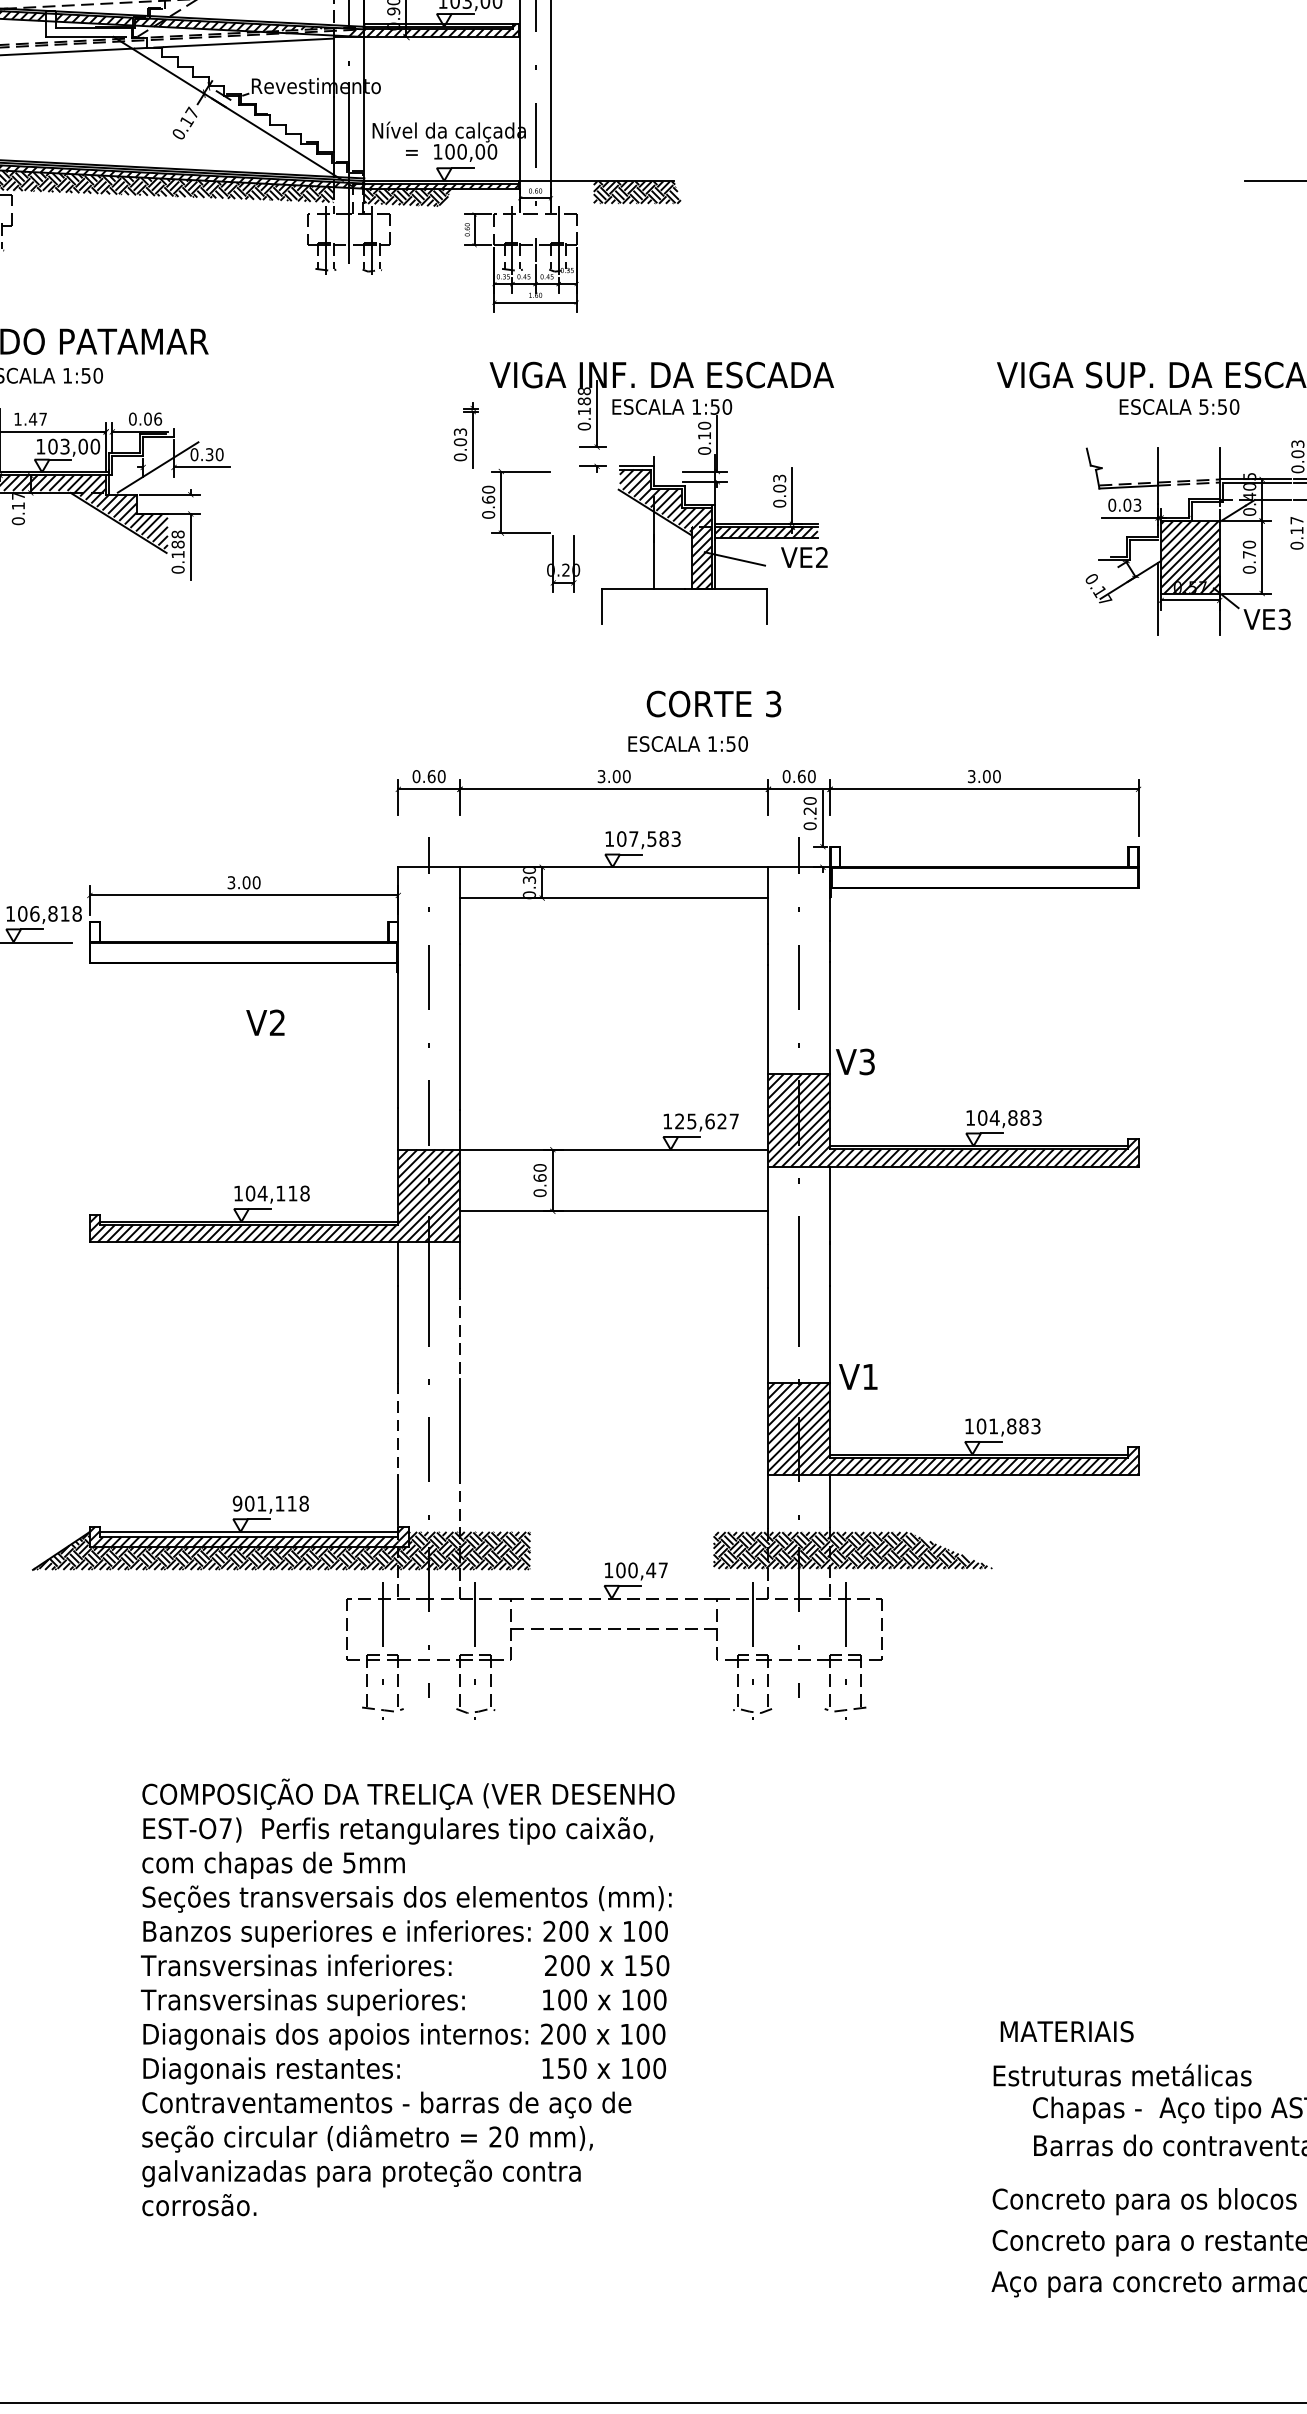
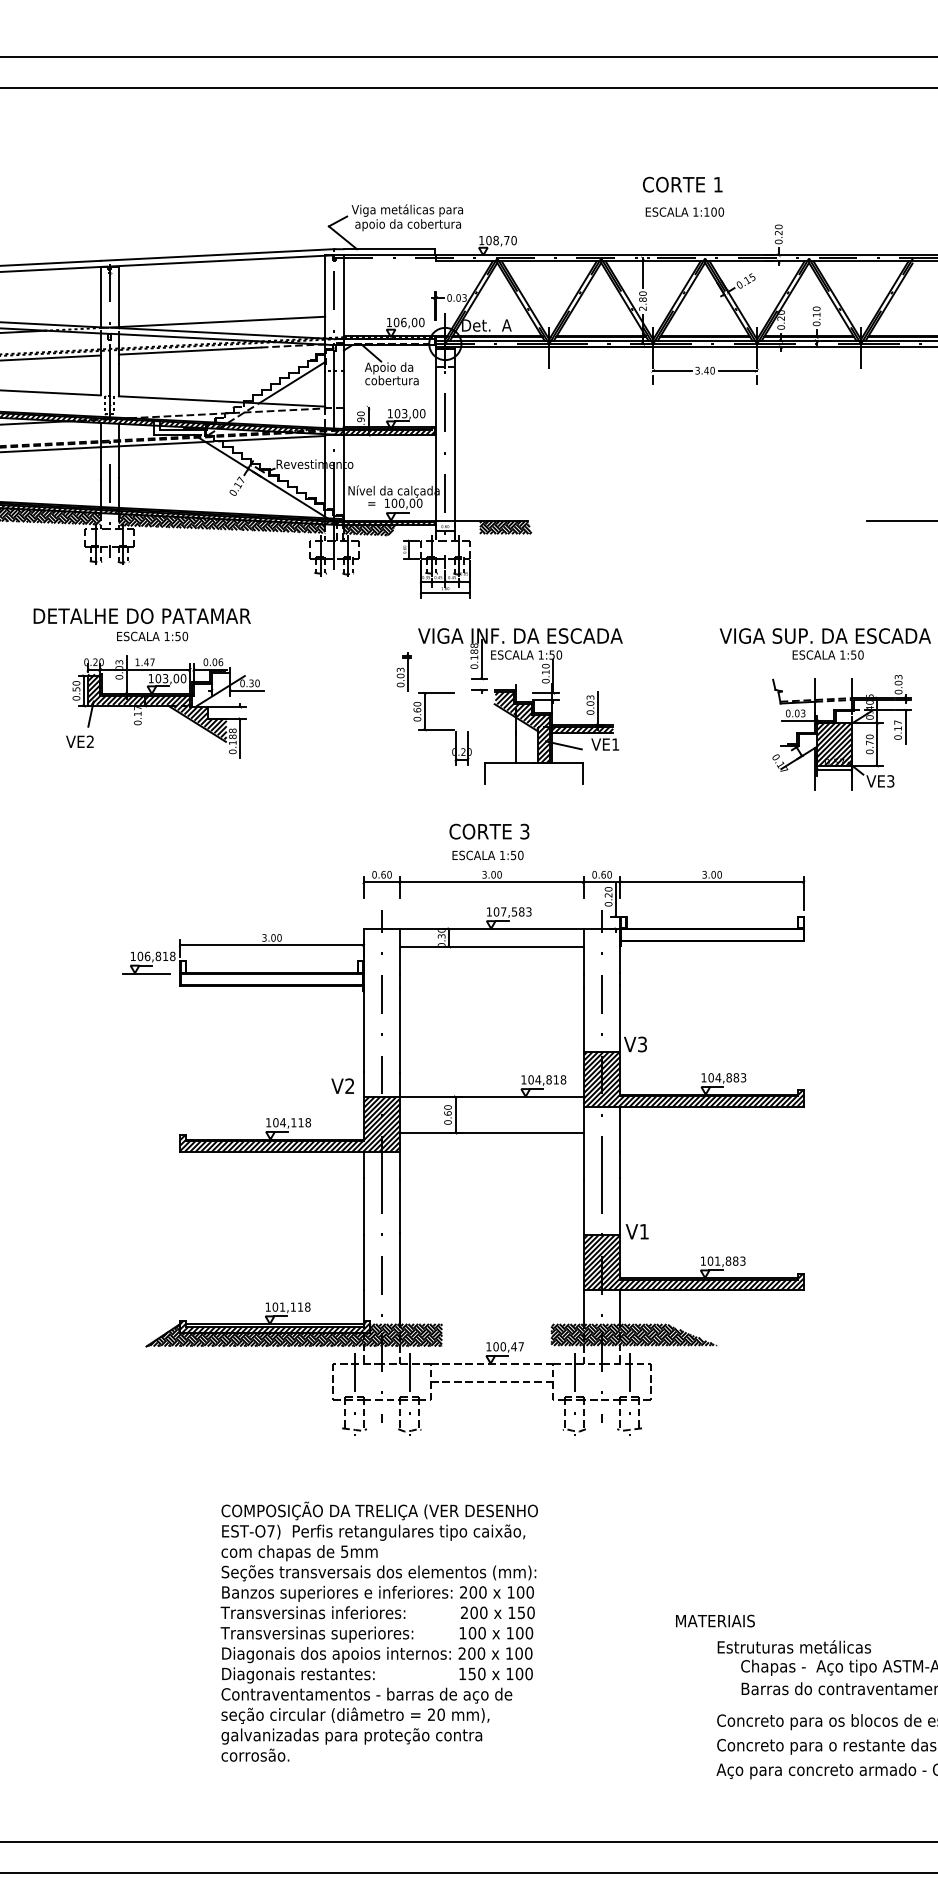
text: (1203, 406) -> (842, 654), 5:50 -> 1:50
text: (821, 557) -> (615, 744), VE2 -> VE1
text: (714, 703) -> (489, 831), moved
text: (687, 744) -> (487, 855), moved
text: (265, 1021) -> (342, 1085), moved
text: (707, 1120) -> (547, 1079), 125,627 -> 104,818
line: (460, 1334) -> (400, 1206), dashed -> solid
line: (397, 1428) -> (363, 1262), dashed -> solid
line: (460, 1500) -> (400, 1305), dashed -> solid
text: (236, 1502) -> (267, 1306), 901,118 -> 101,118
text: (406, 1997) -> (378, 1631), moved
text: (1067, 2030) -> (715, 1620), moved

